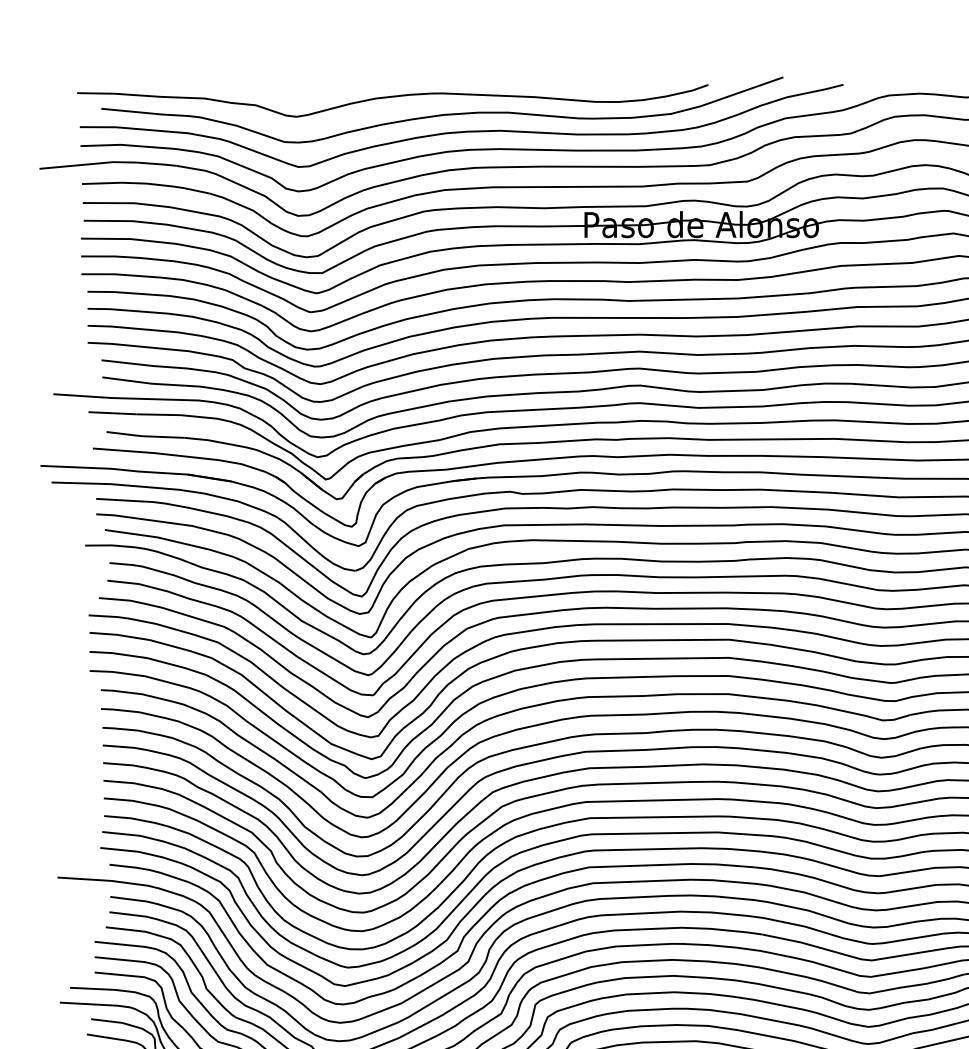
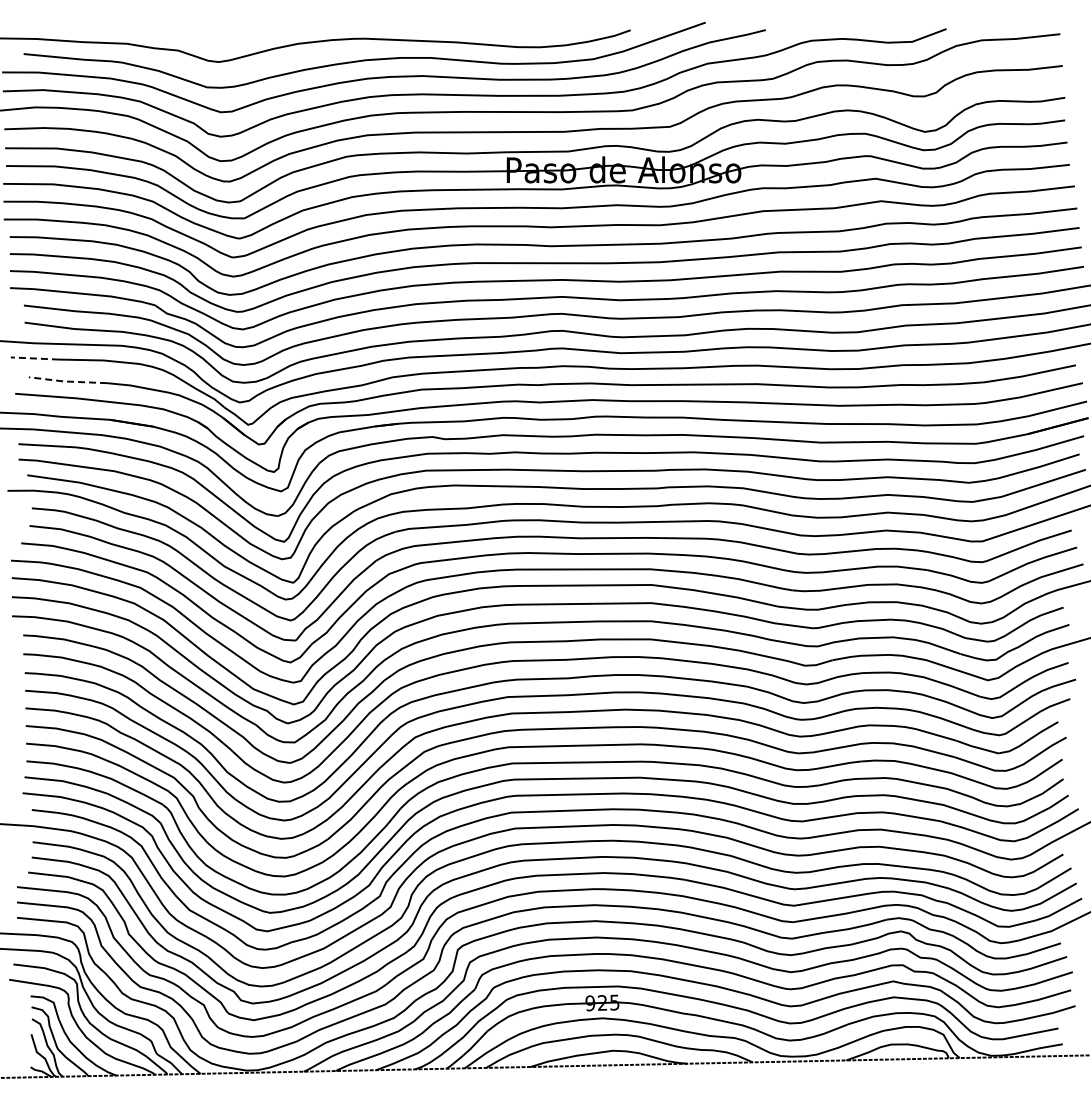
line: (112, 413) -> (34, 358), solid -> dashed
line: (145, 436) -> (67, 381), solid -> dashed

